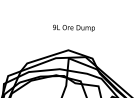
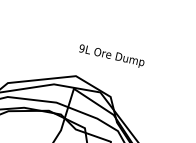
text: (73, 27) -> (111, 54), moved

